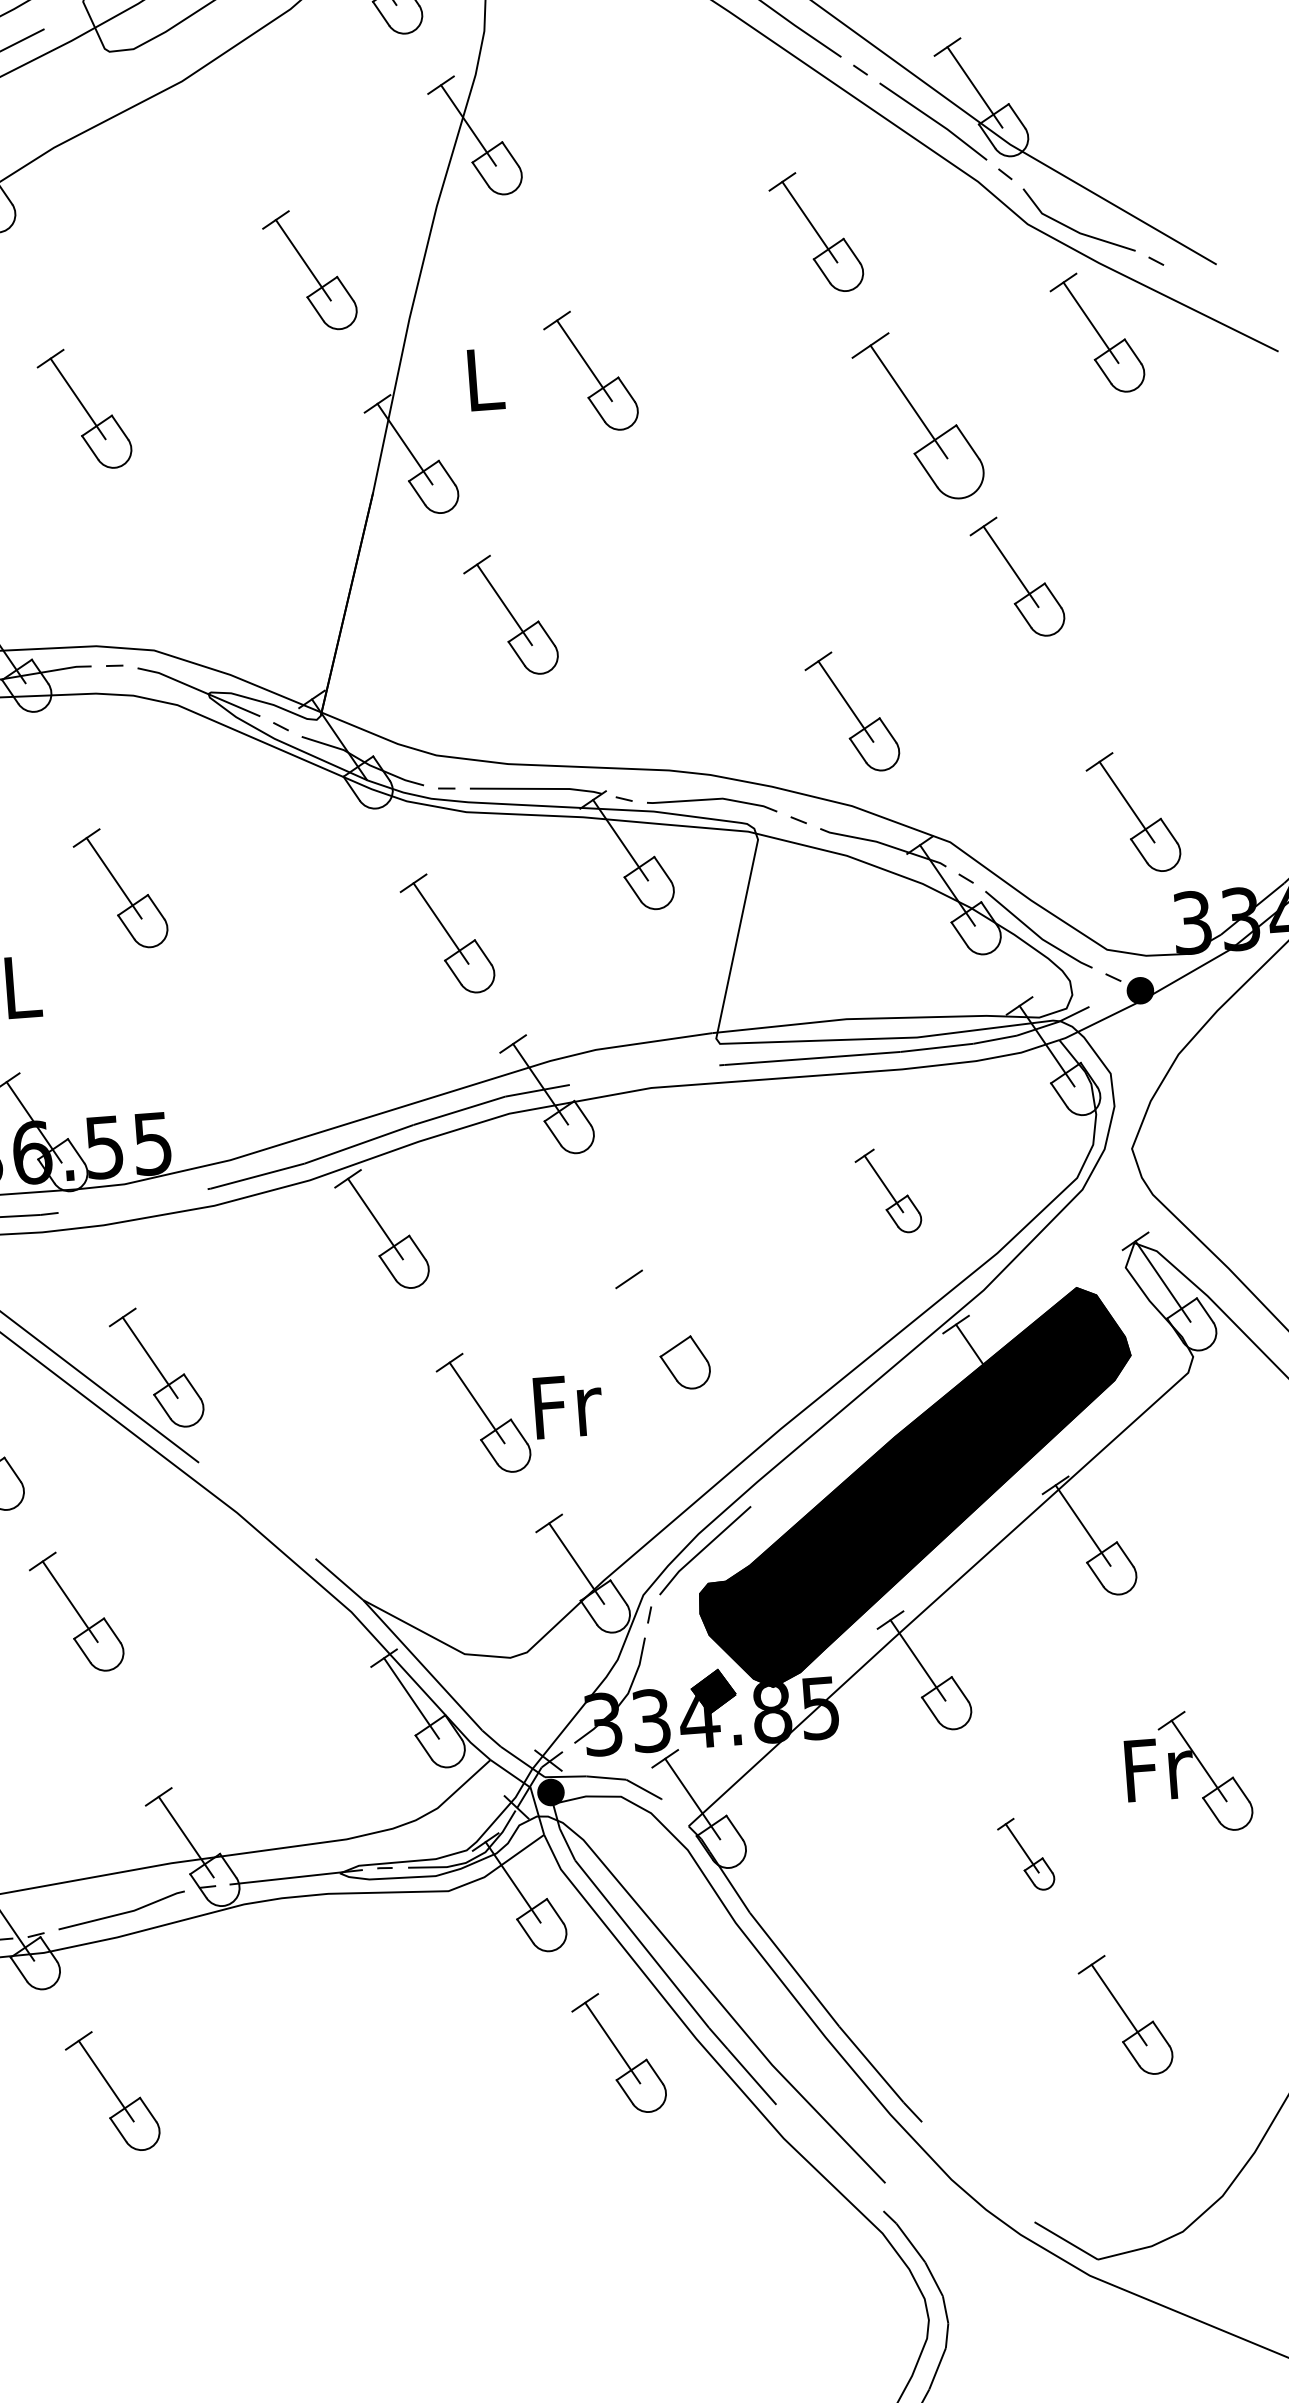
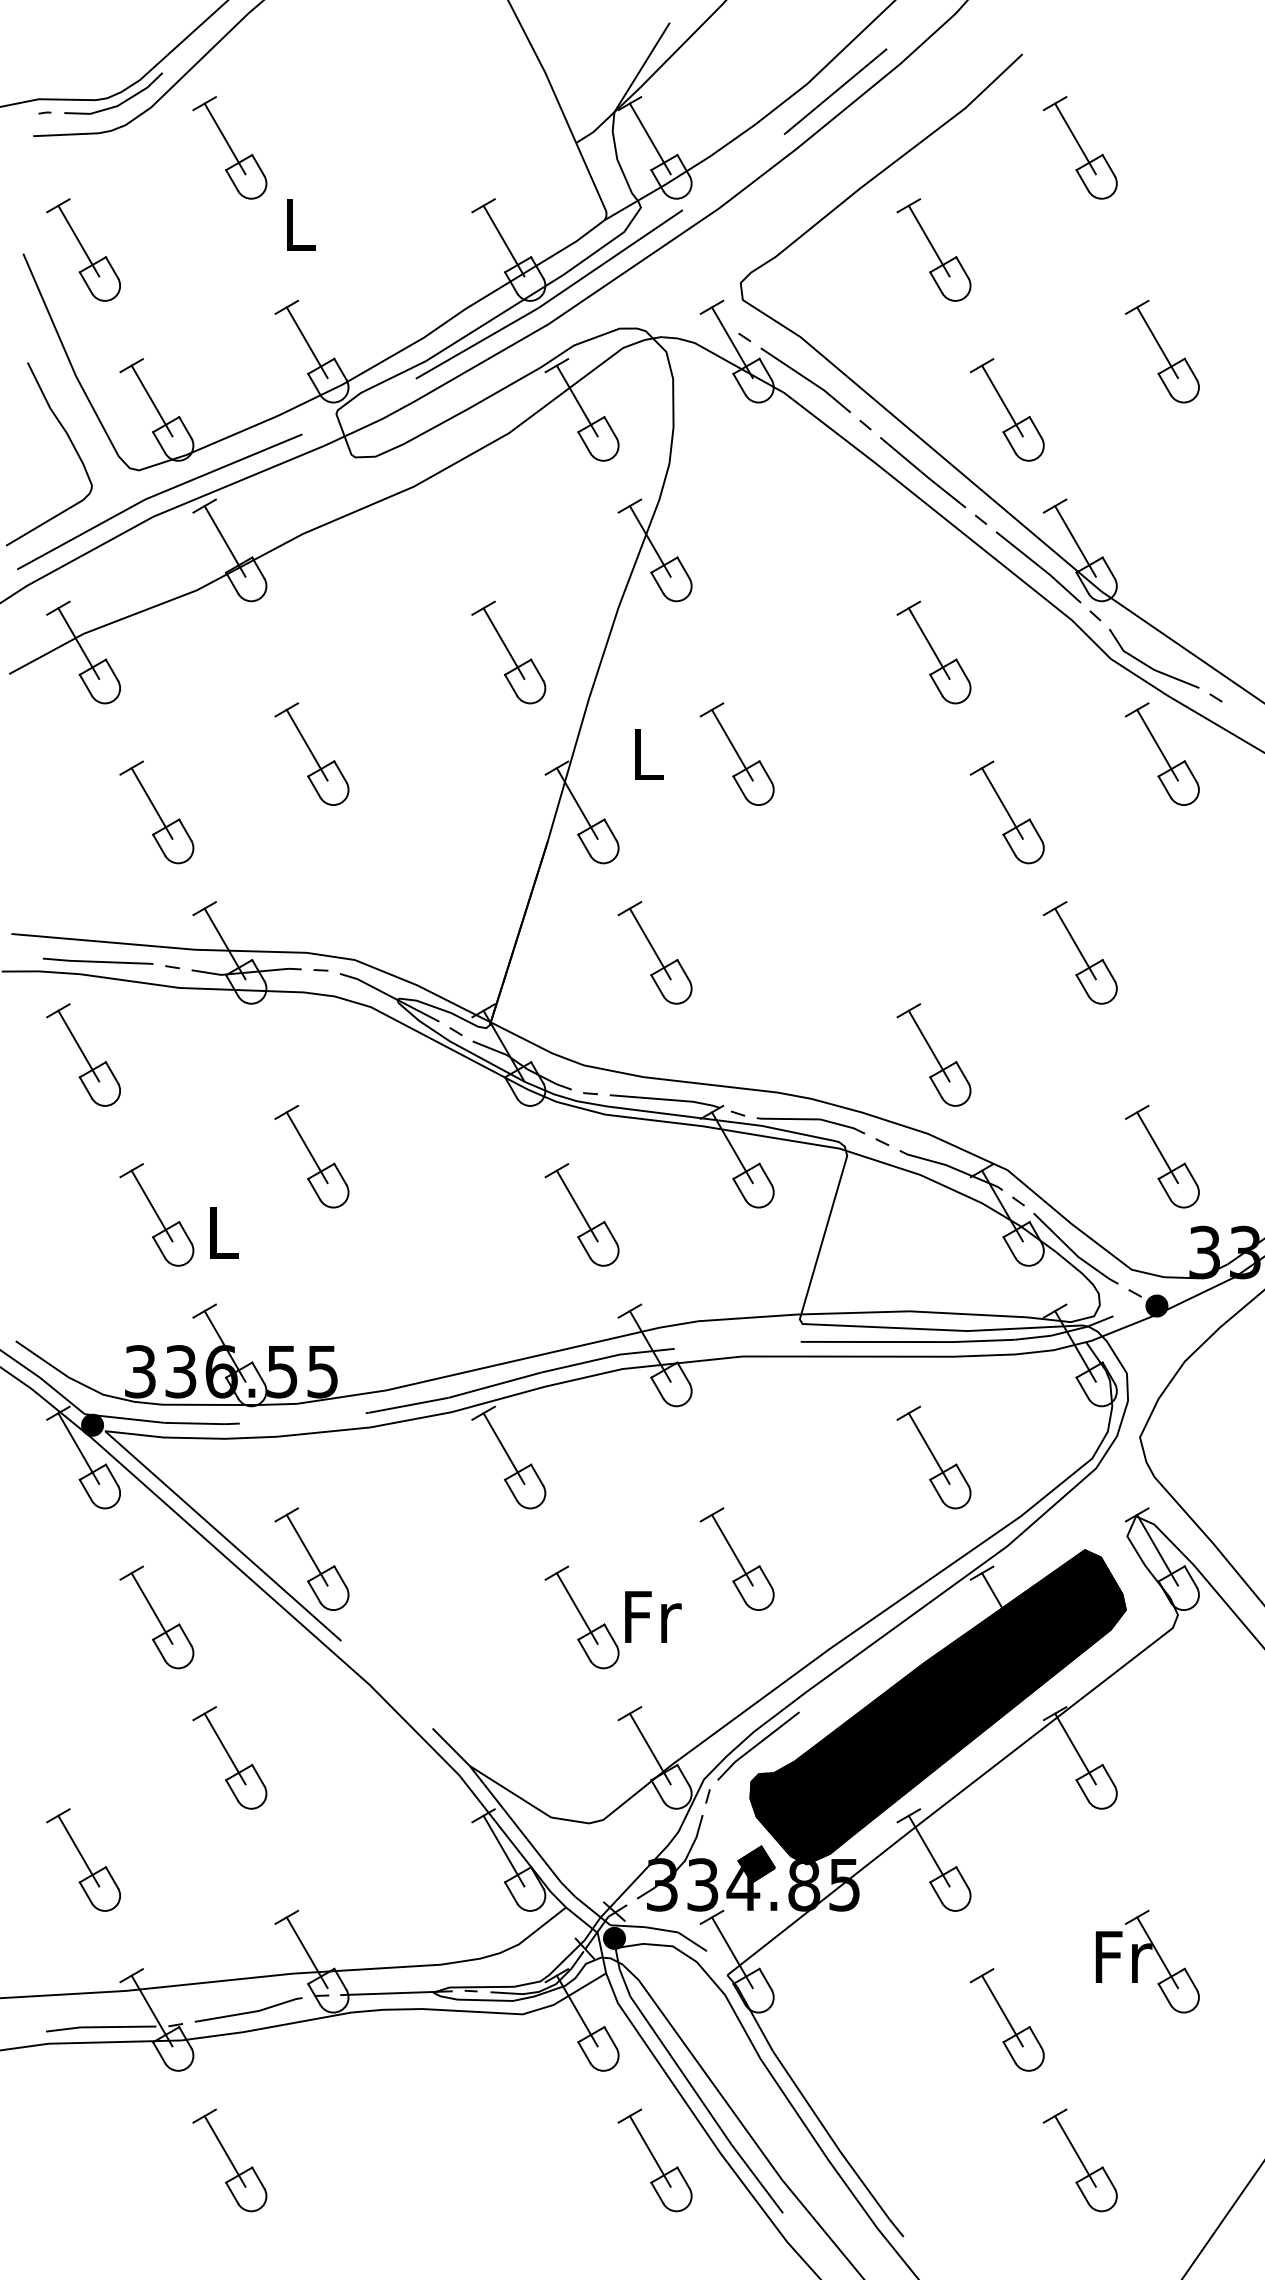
part: (917, 416) -> (1006, 812), size x0.71
part: (887, 1191) -> (933, 1457), size x1.43
line: (656, 1318) -> (732, 1549), added
part: (1026, 1853) -> (1007, 2019), size x1.67

